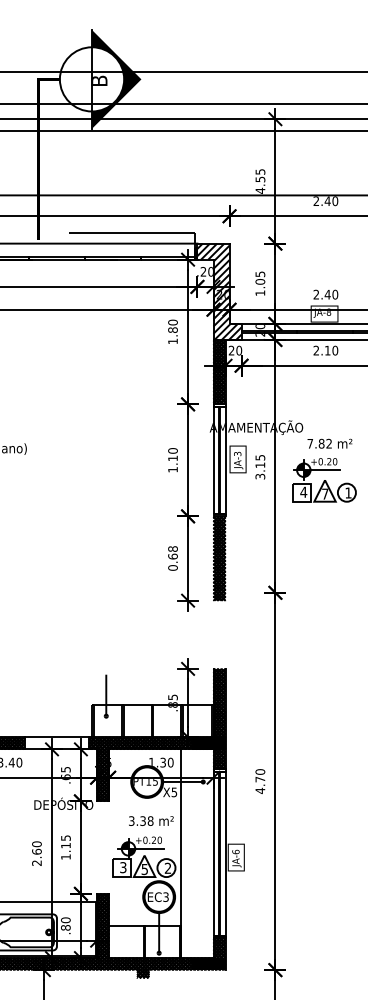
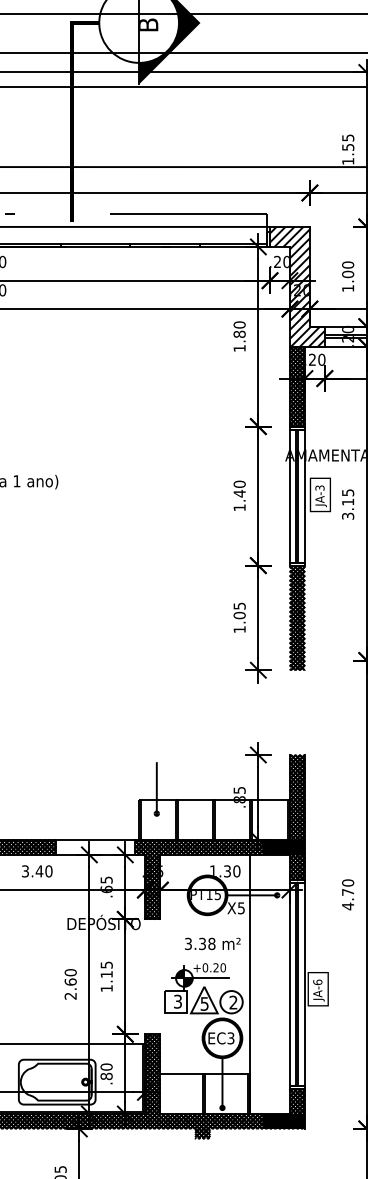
text: (260, 190) -> (348, 160), 4.55 -> 1.55
text: (260, 274) -> (348, 265), 1.05 -> 1.00
text: (172, 458) -> (239, 493), 1.10 -> 1.40
text: (172, 558) -> (239, 617), 0.68 -> 1.05

